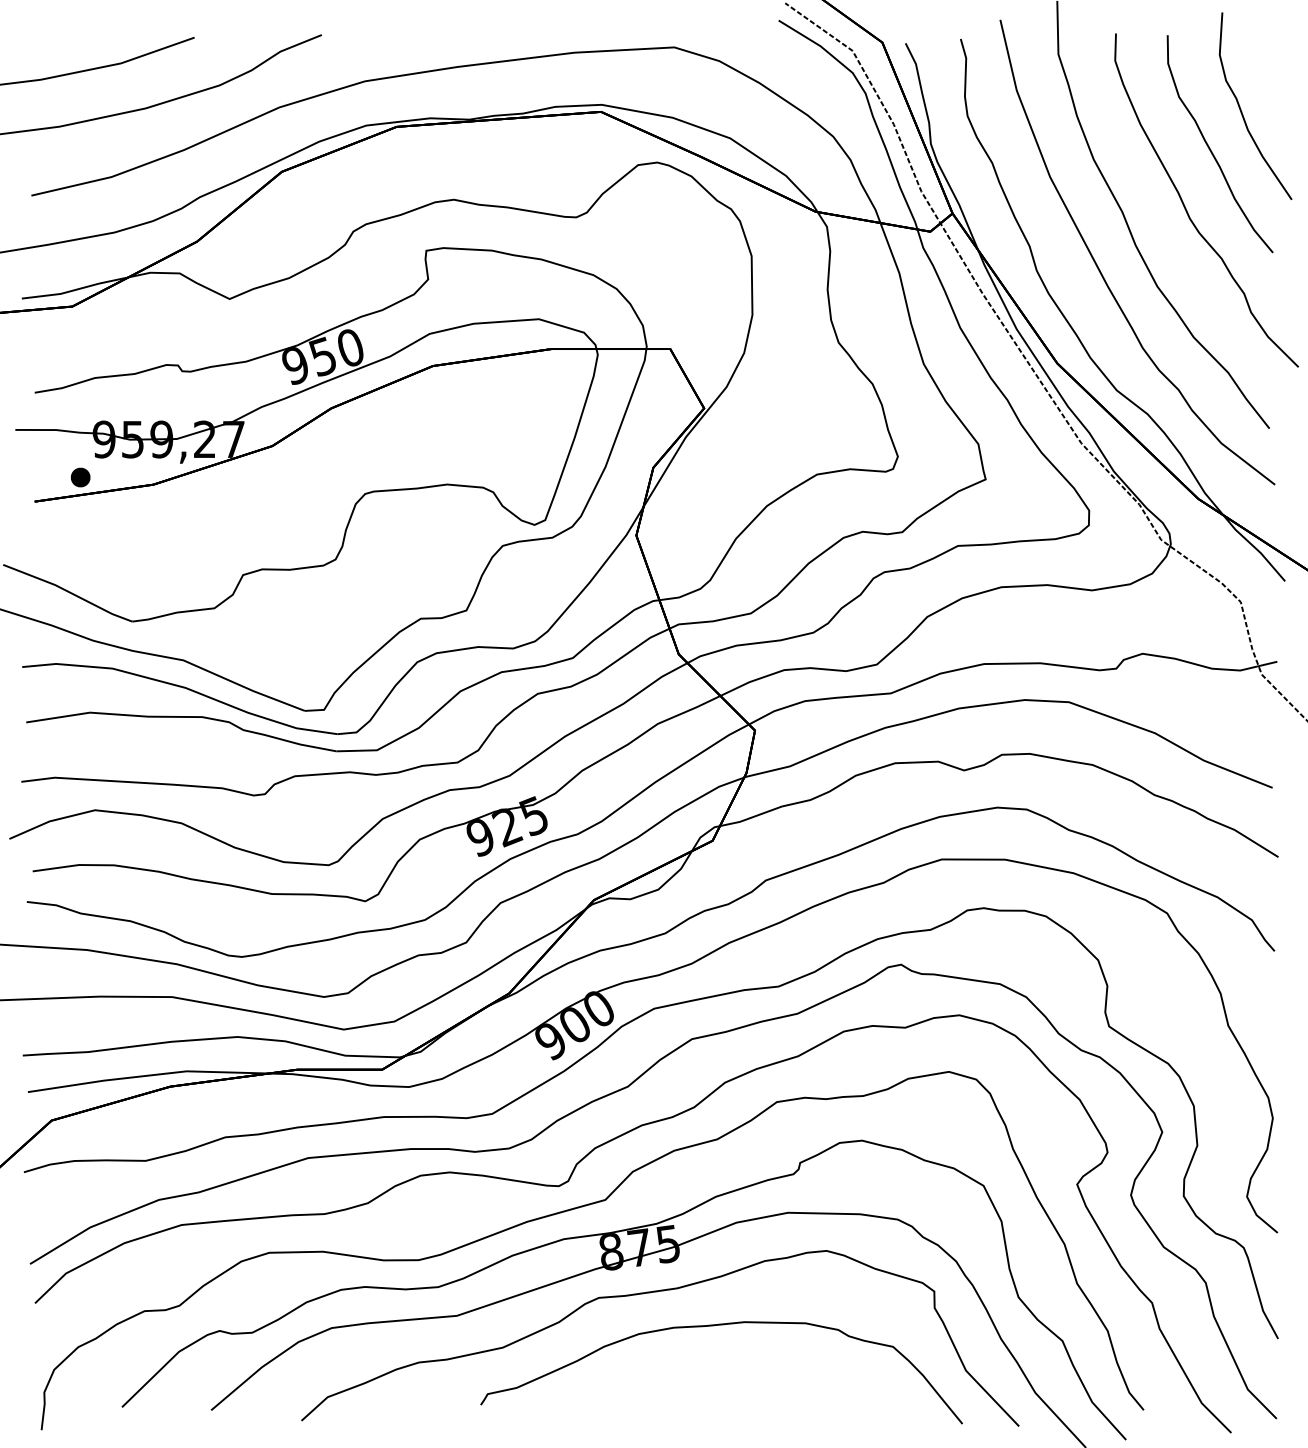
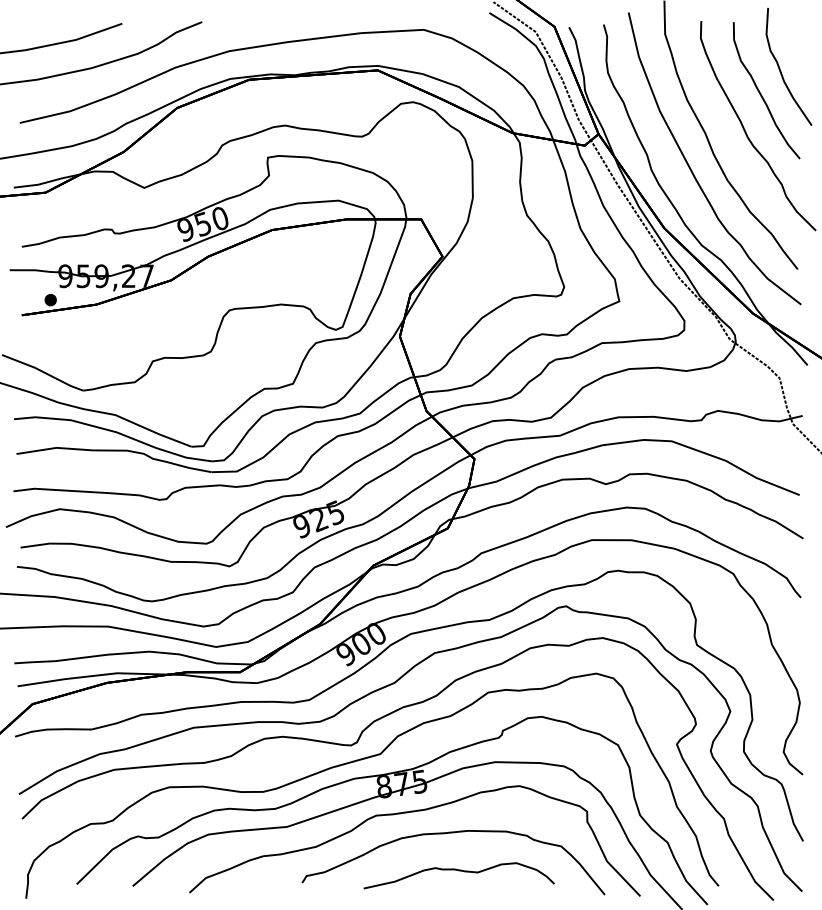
curve: (729, 1386) -> (458, 871), added

